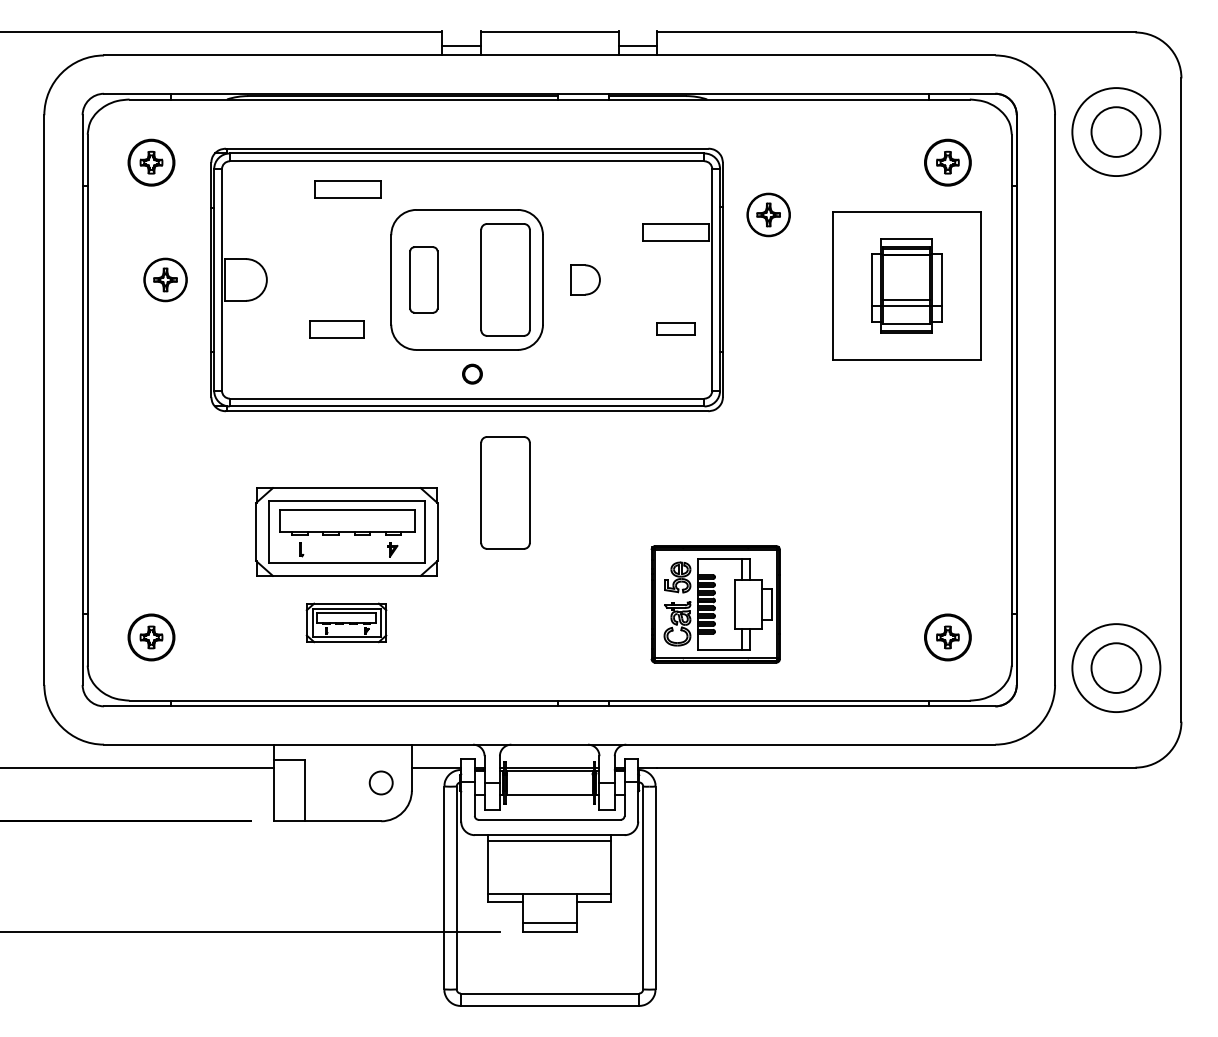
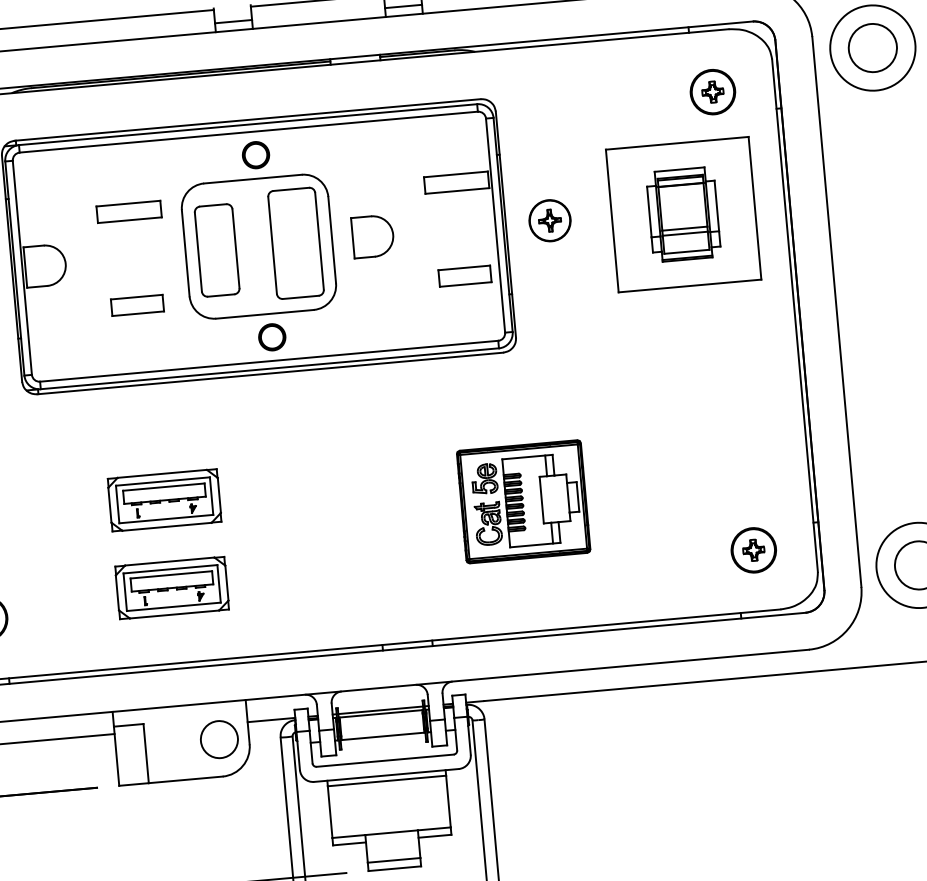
part: (472, 185) -> (256, 155), added
part: (347, 189) -> (128, 212), moved
part: (768, 214) -> (549, 220), moved
part: (423, 279) -> (216, 250), size x1.43
part: (585, 279) -> (373, 236), size x1.43
part: (675, 329) -> (464, 276), size x1.43
part: (472, 373) -> (272, 336), size x1.43
part: (505, 492) -> (314, 448), removed
part: (346, 531) -> (164, 499), size x0.62
part: (715, 604) -> (523, 501), moved
part: (346, 622) -> (172, 587), size x1.43
circle: (381, 782) -> (219, 739), size x1.67

